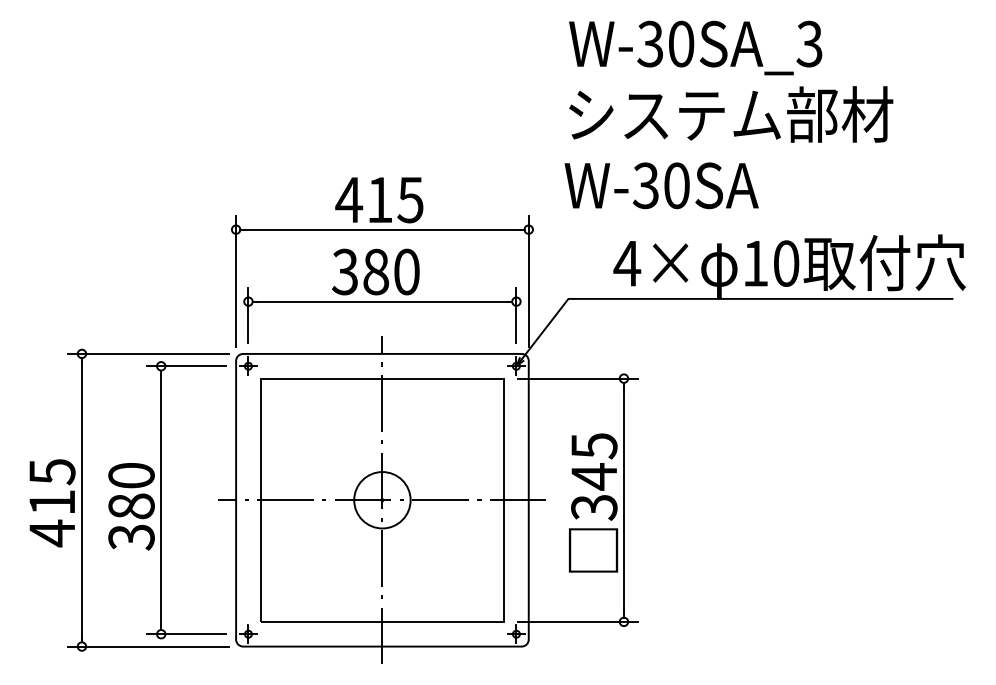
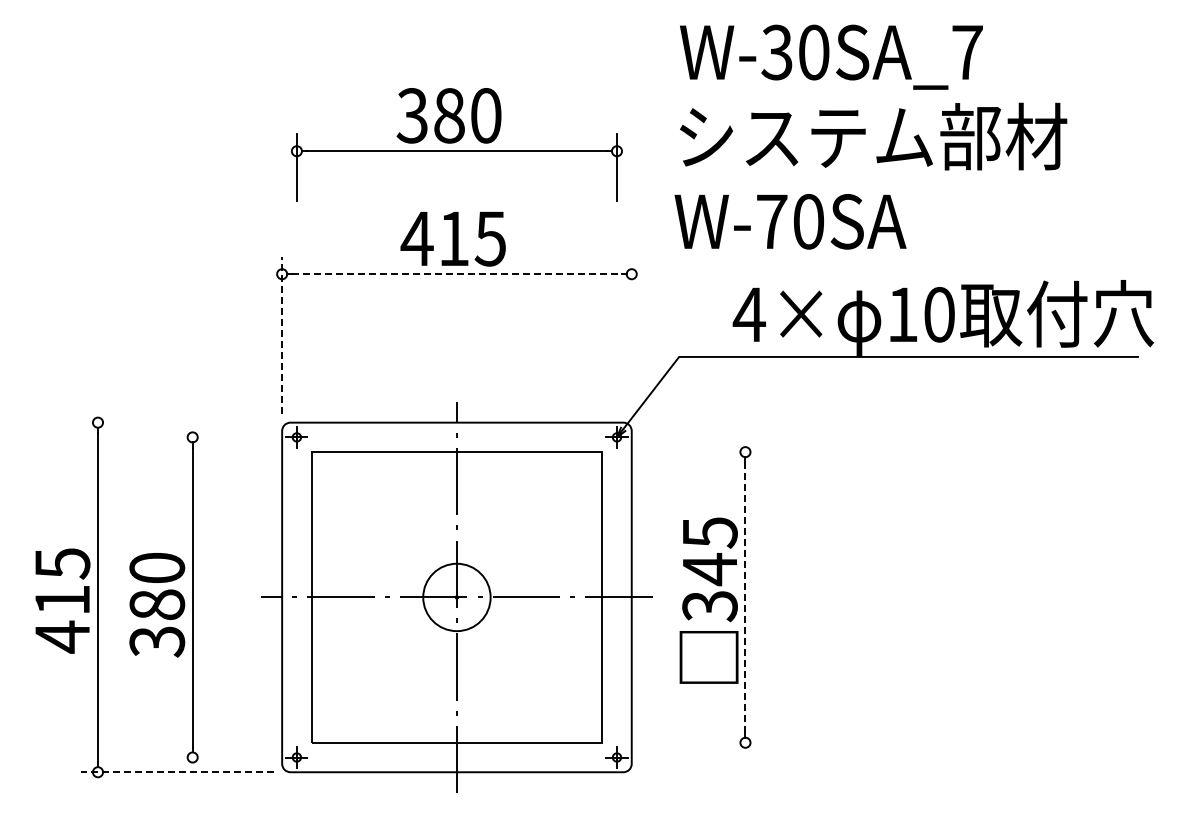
text: (808, 44) -> (966, 52), W-30SA_3 -> W-30SA_7
text: (645, 185) -> (771, 221), W-30SA -> W-70SA
line: (382, 229) -> (456, 274), solid -> dashed
line: (236, 280) -> (282, 335), solid -> dashed
line: (528, 280) -> (631, 335), removed
part: (382, 296) -> (456, 144), moved
line: (148, 353) -> (177, 422), removed
line: (186, 366) -> (222, 437), removed
line: (577, 378) -> (690, 452), removed
line: (623, 500) -> (745, 597), solid -> dashed
line: (577, 621) -> (690, 742), removed
line: (186, 634) -> (222, 757), removed
line: (147, 646) -> (176, 772), solid -> dashed

